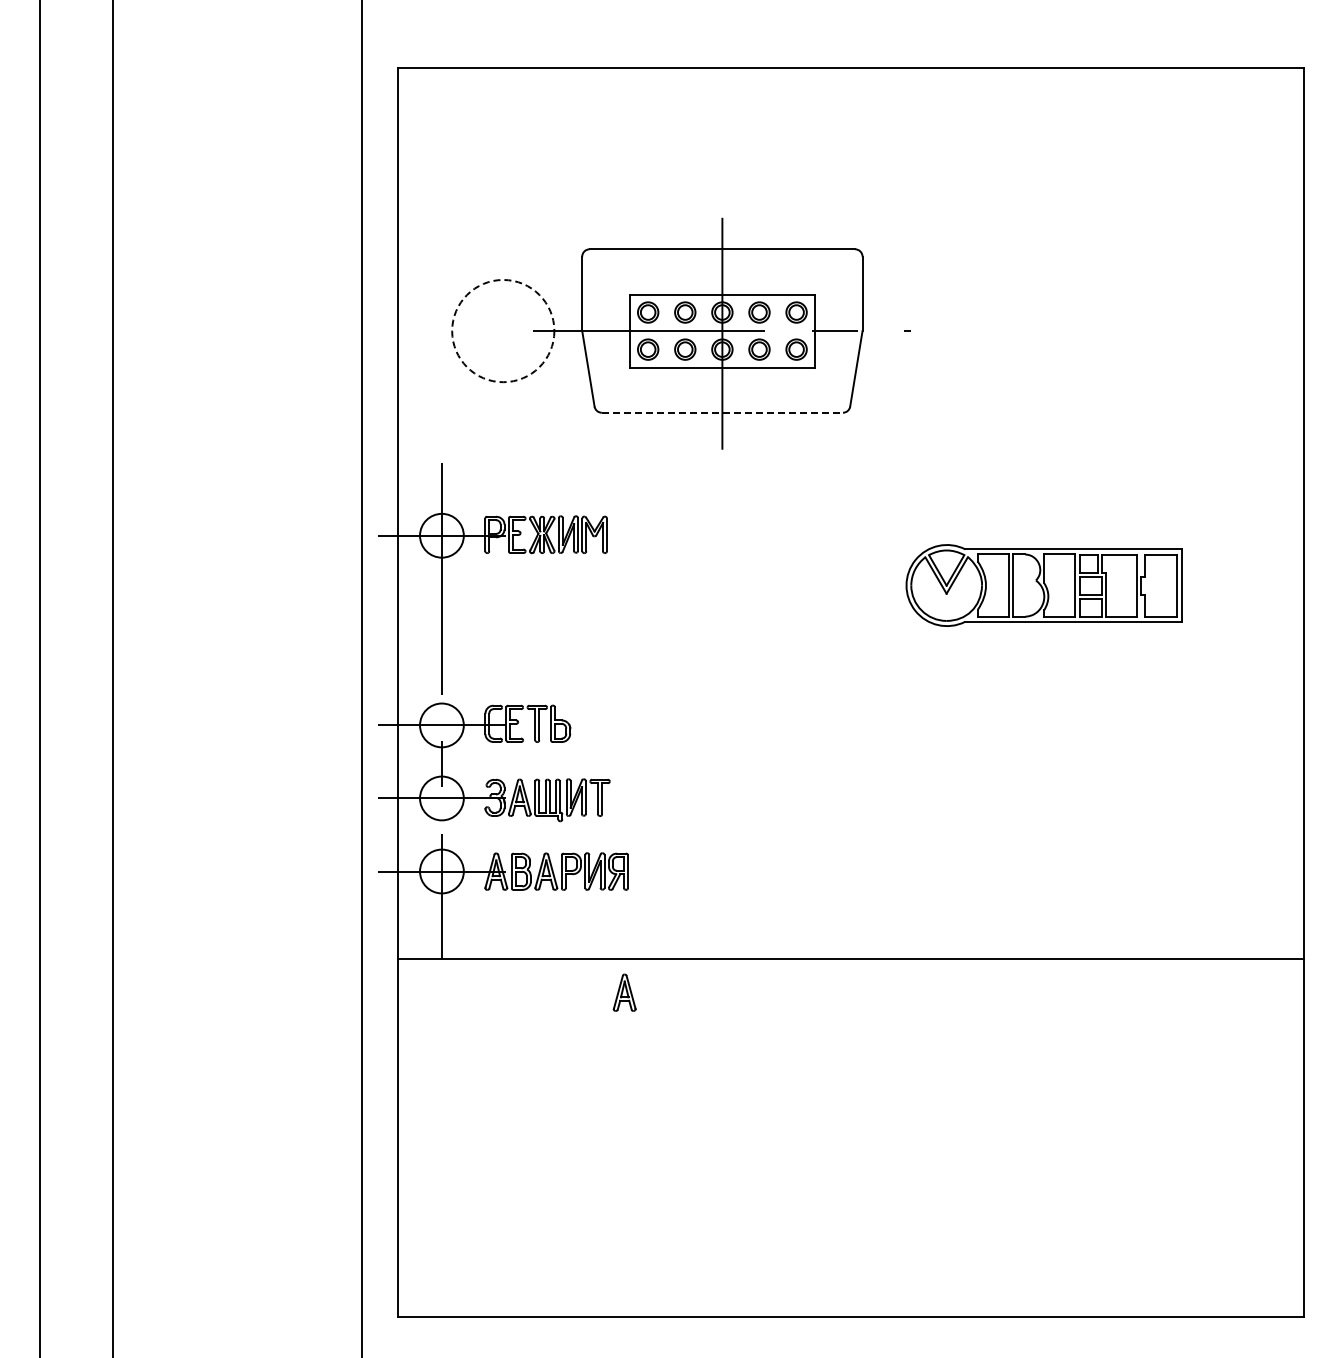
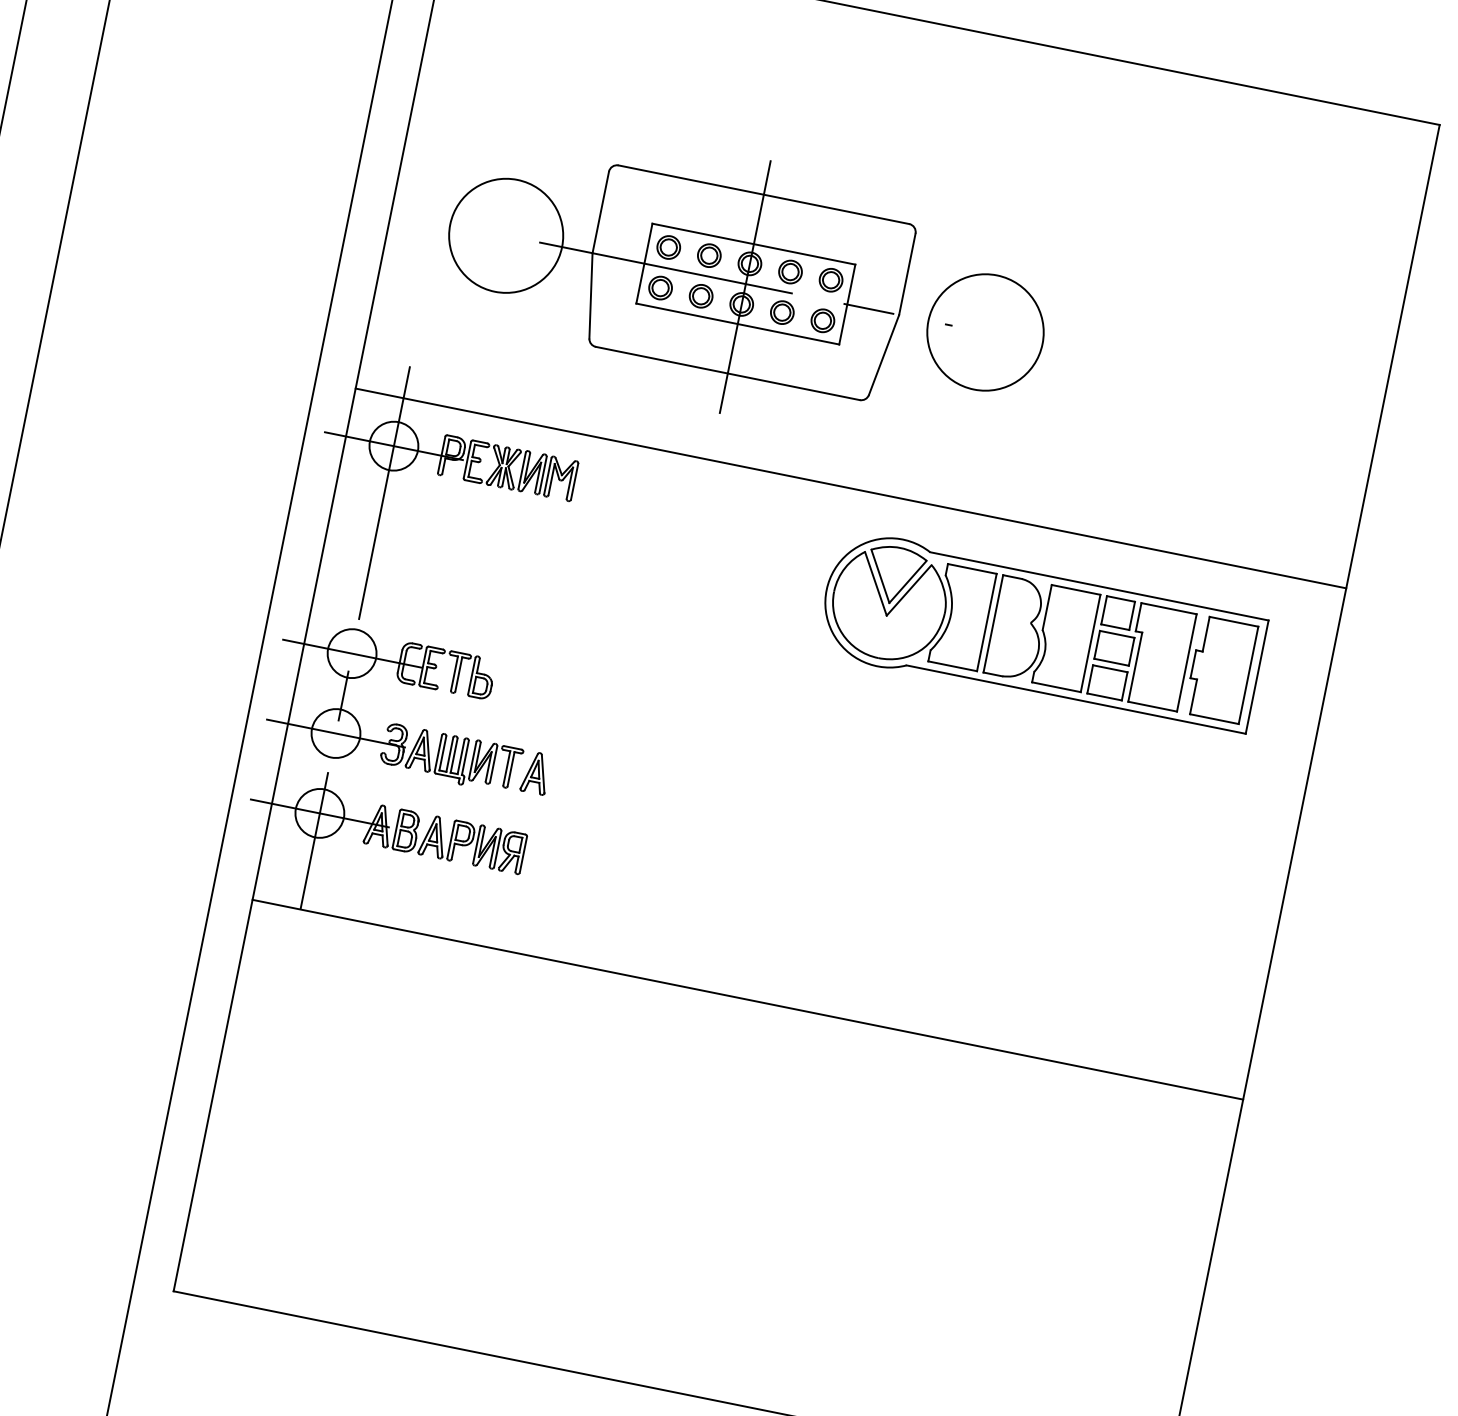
circle: (503, 330) -> (506, 235), dashed -> solid
circle: (941, 331) -> (985, 332), added
line: (722, 412) -> (728, 373), dashed -> solid
line: (850, 491) -> (850, 487), added
part: (1043, 585) -> (1040, 633), size x1.43
part: (624, 992) -> (535, 772), moved

